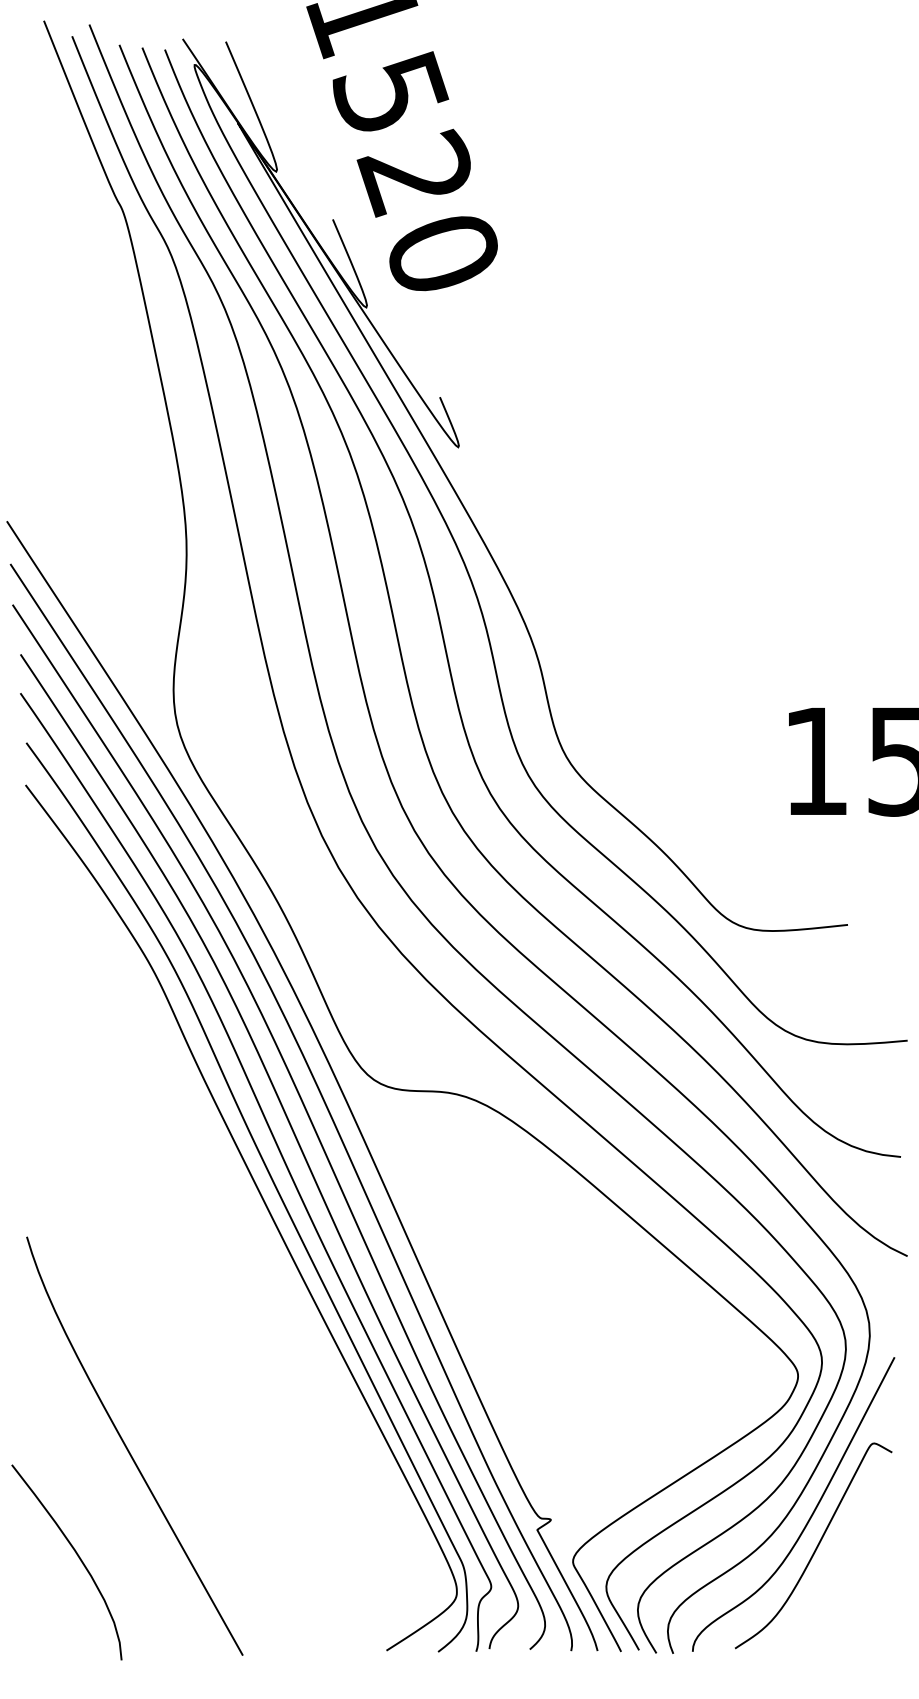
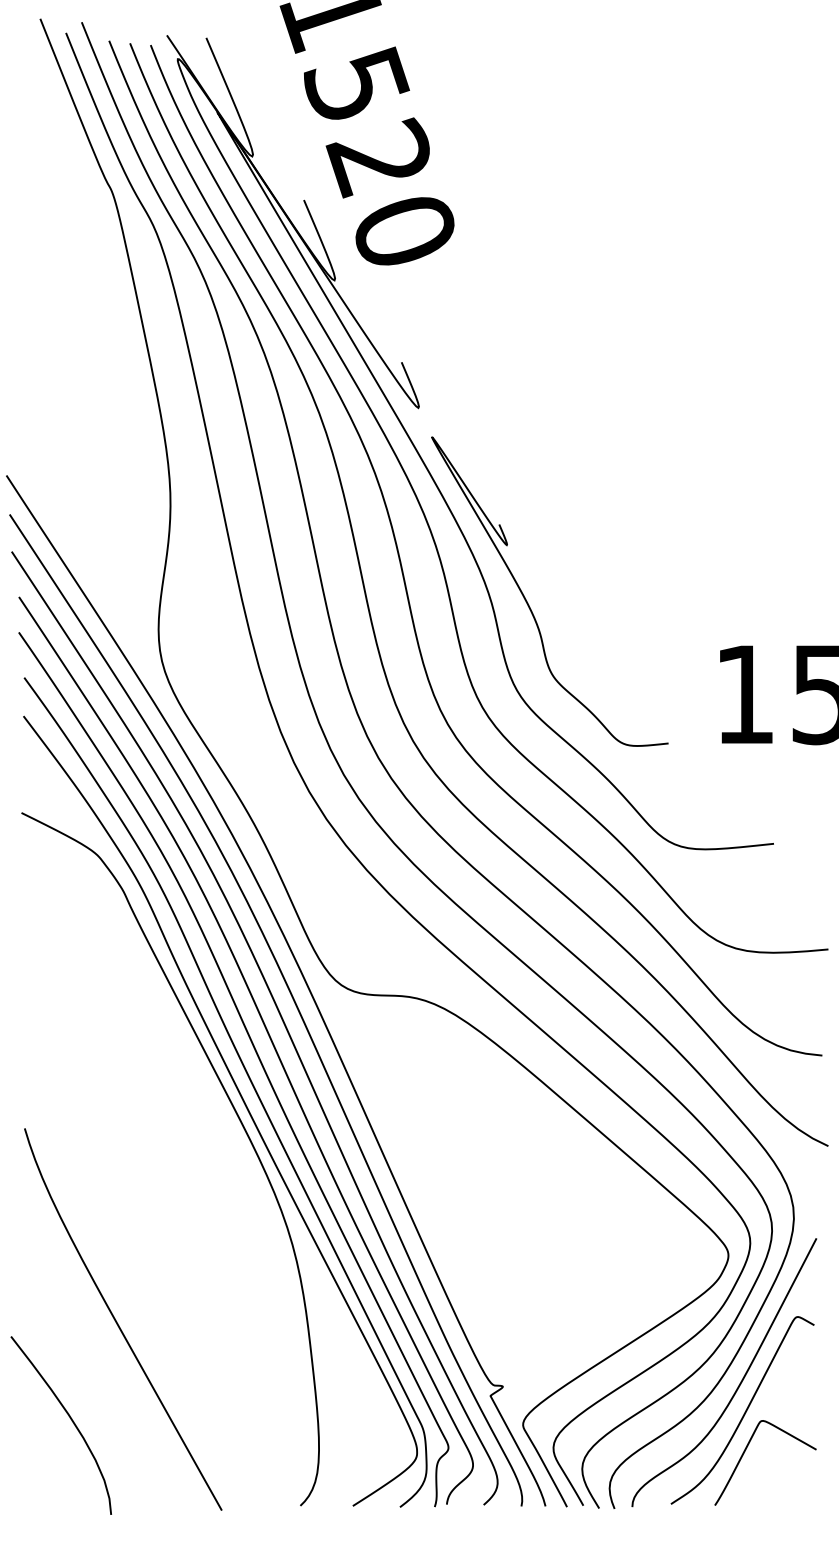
curve: (577, 659) -> (527, 601), added
curve: (263, 1231) -> (240, 1123), added
curve: (816, 1590) -> (745, 1451), added

